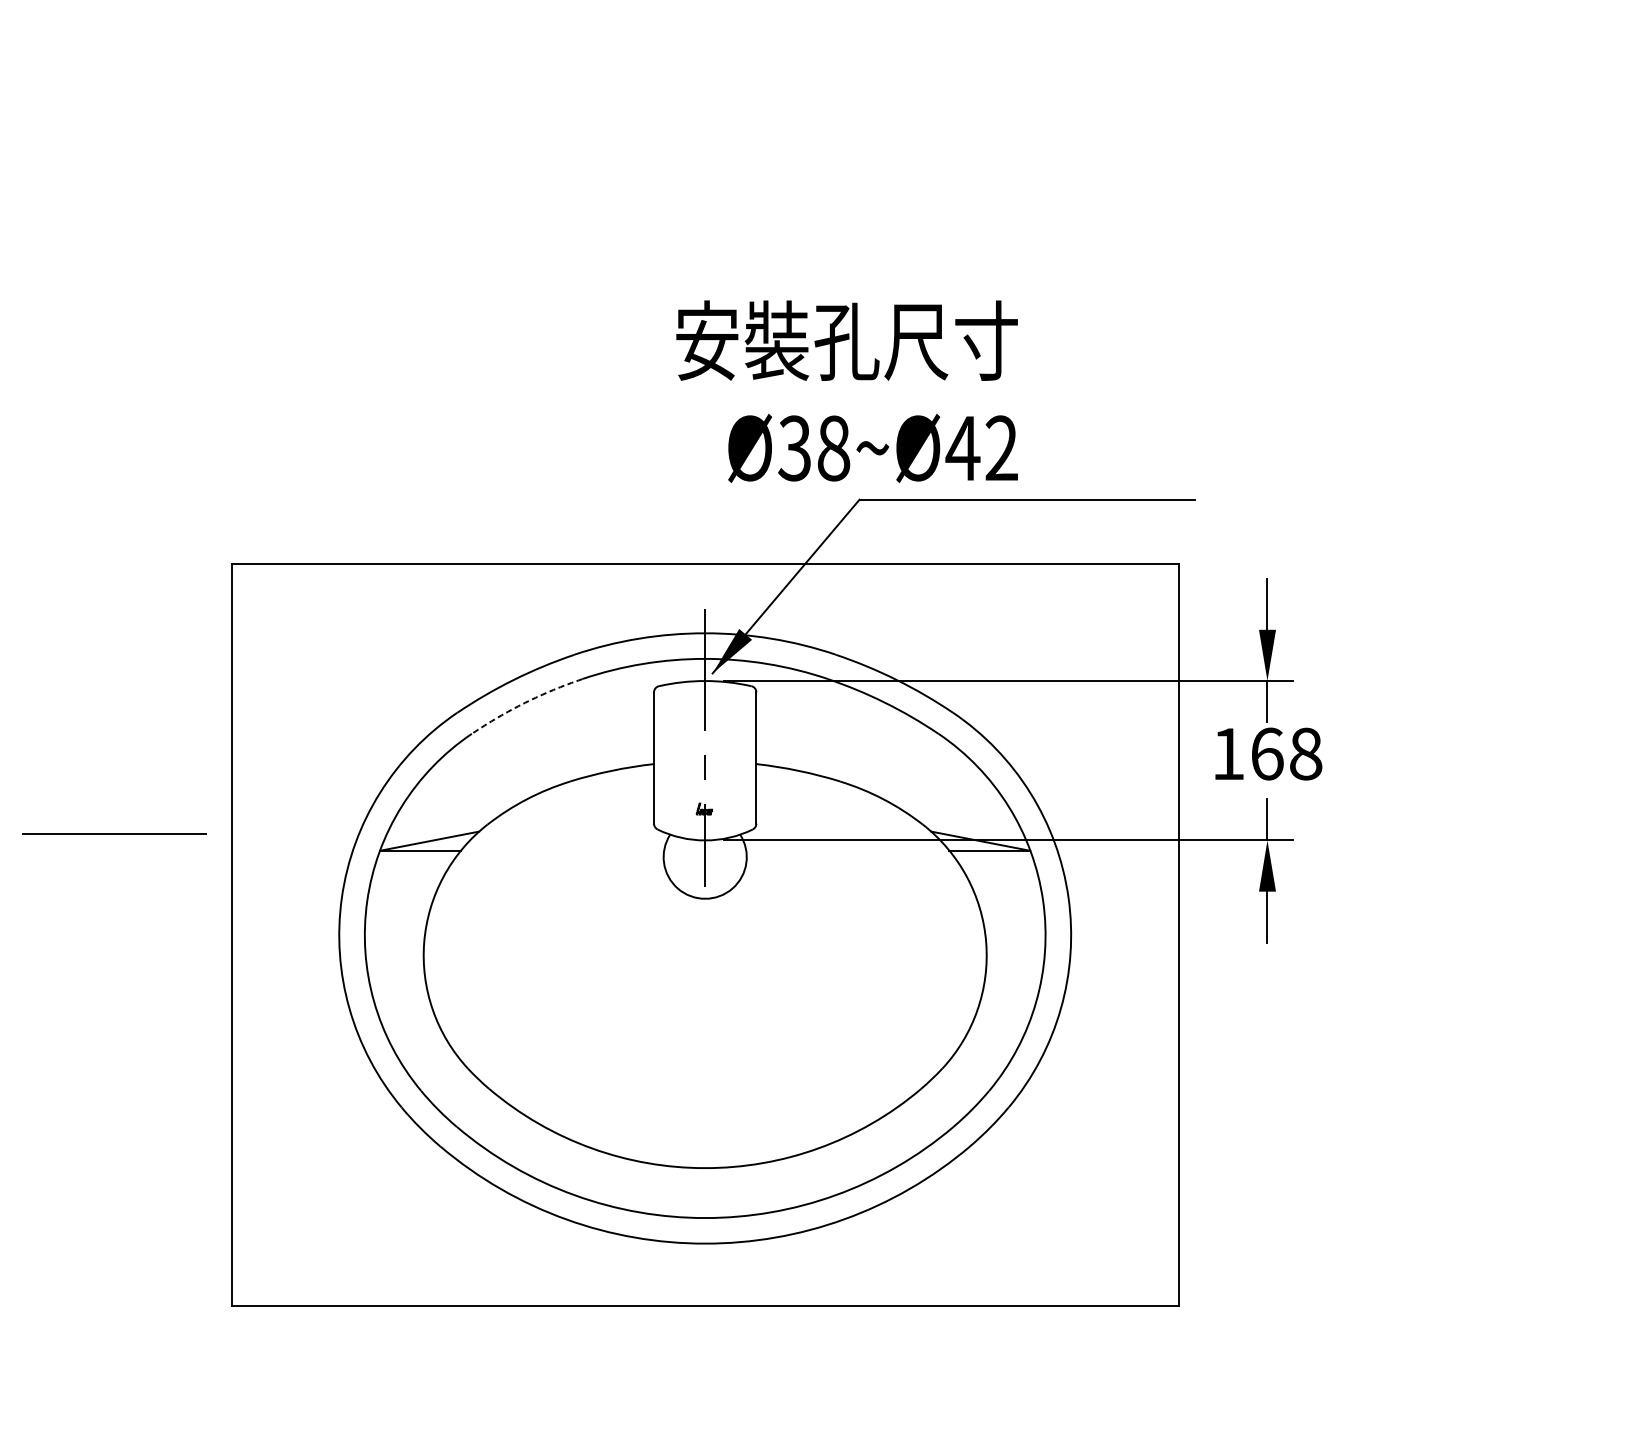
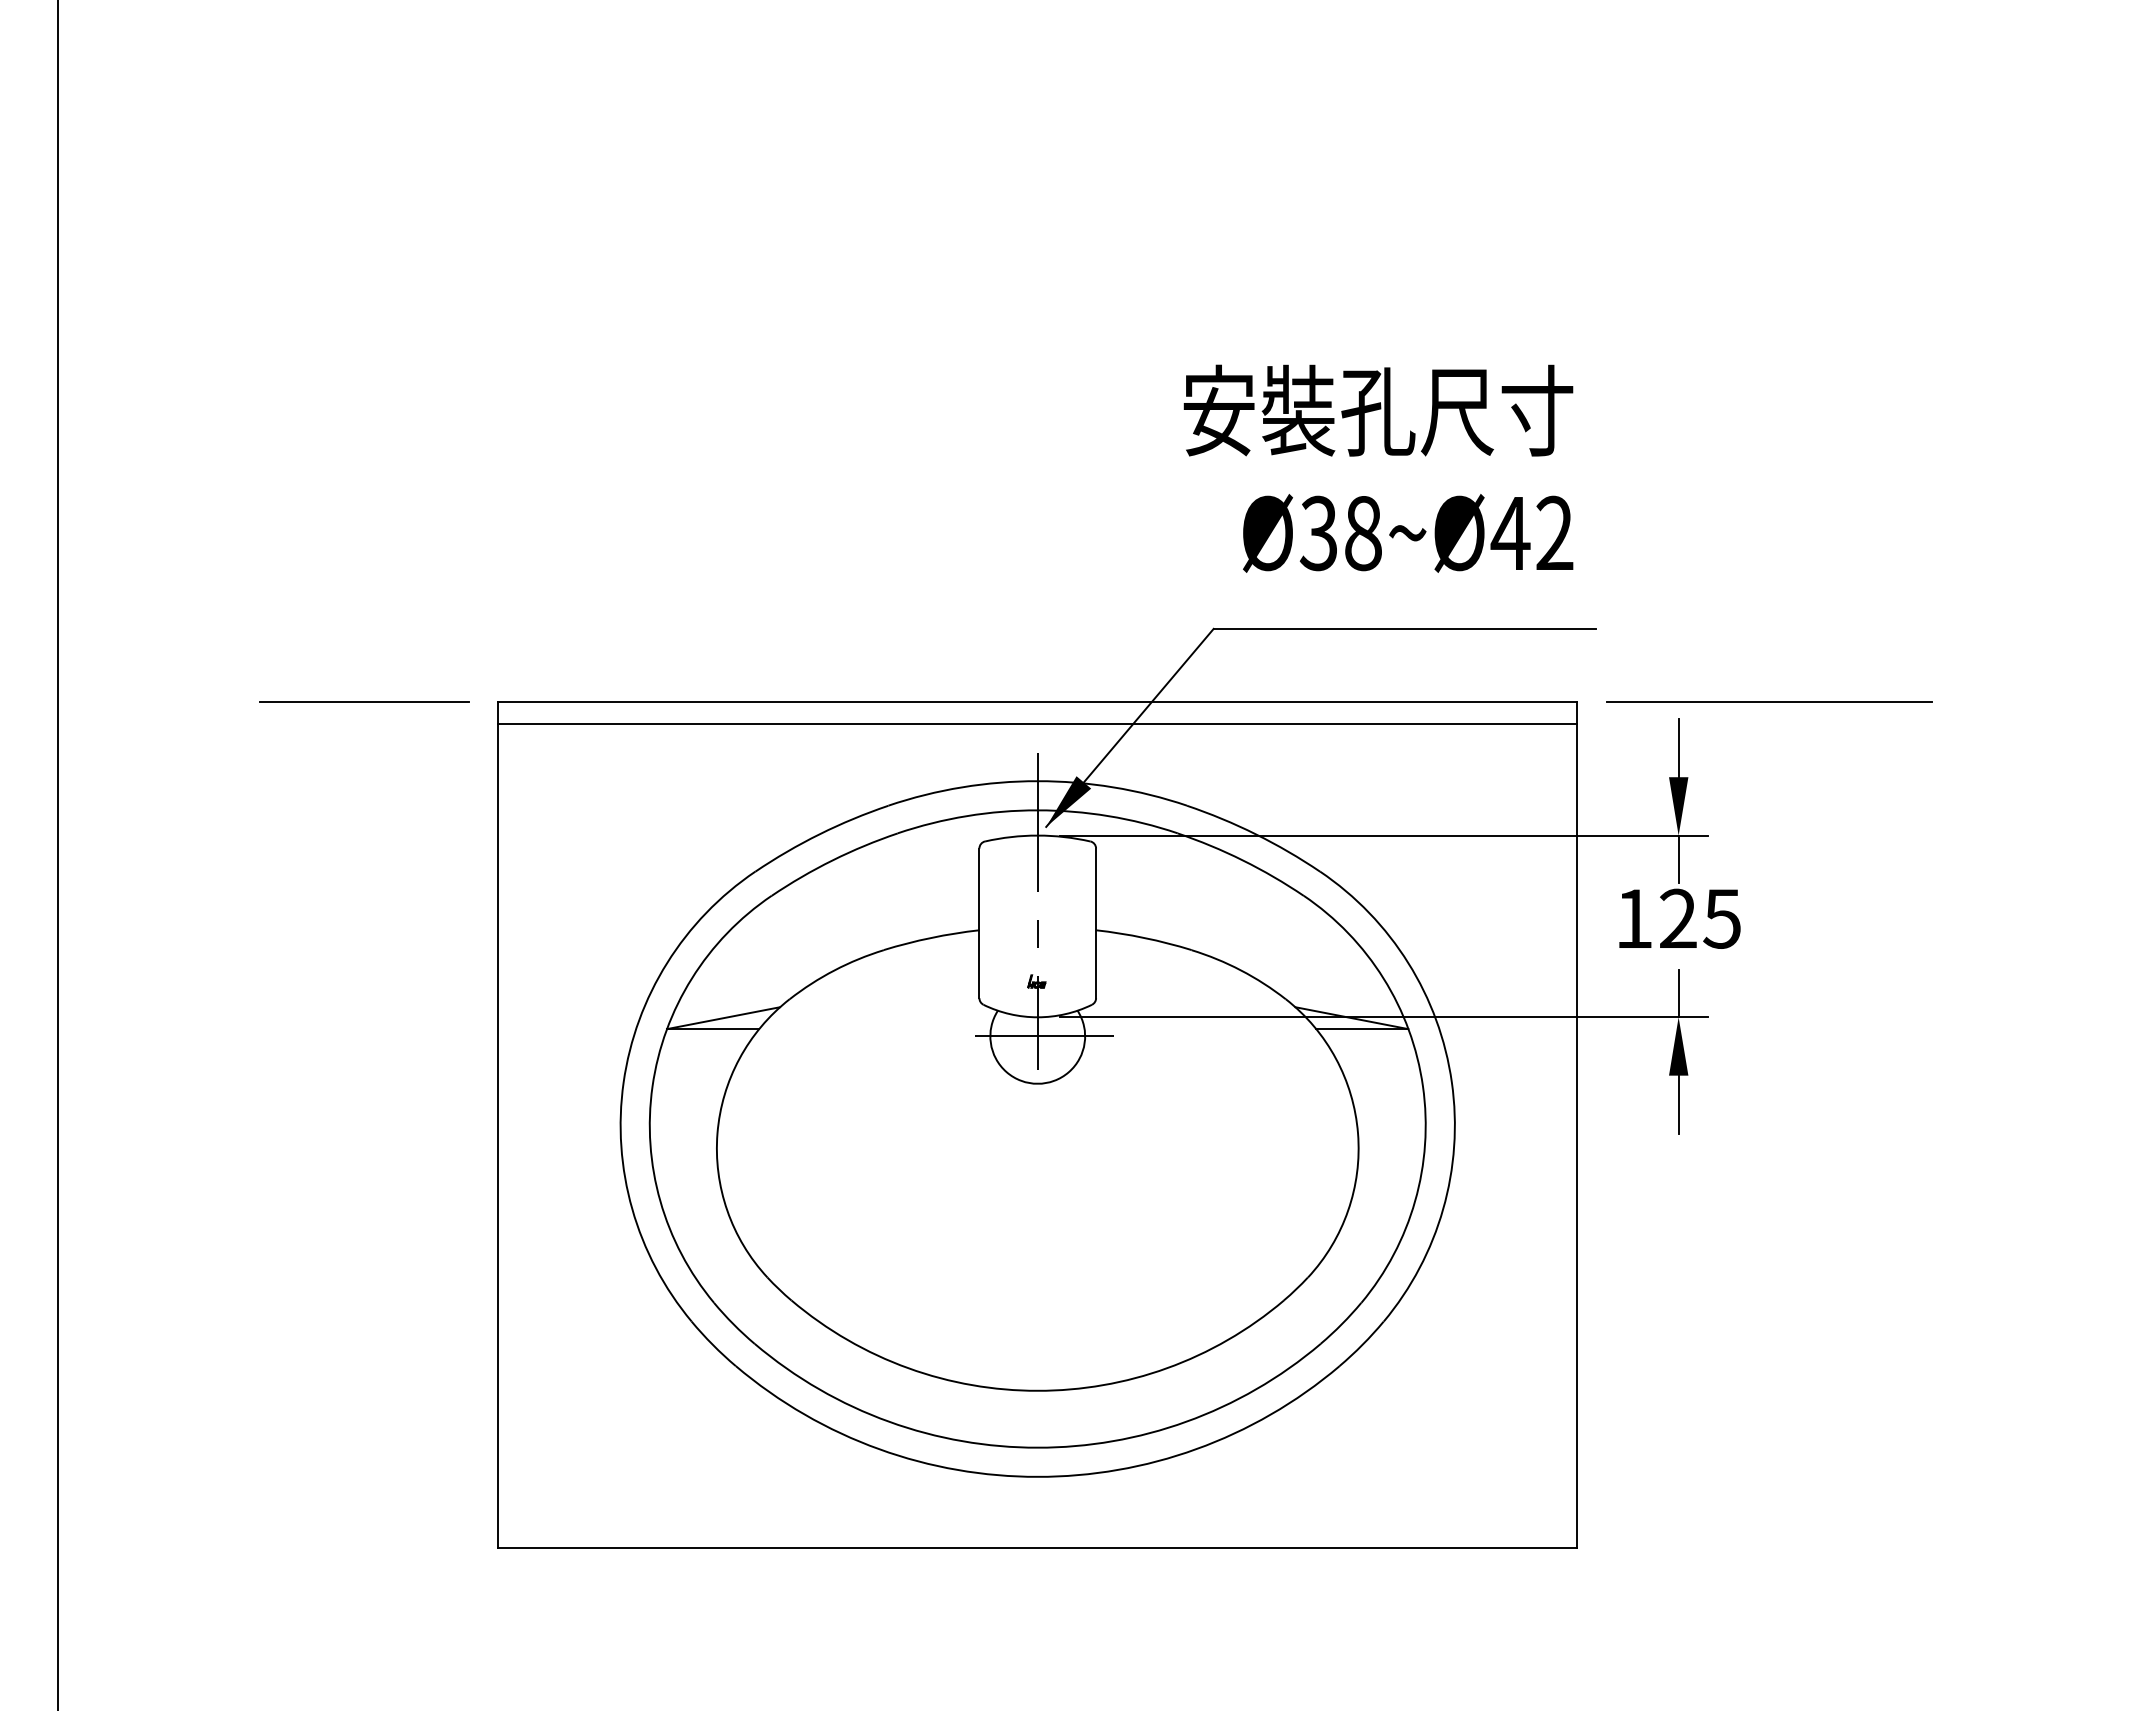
text: (847, 391) -> (1378, 468), moved
line: (1346, 564) -> (1768, 702), added
line: (704, 583) -> (1037, 724), added
arc: (525, 702) -> (832, 860), dashed -> solid
text: (1286, 753) -> (1700, 918), 168 -> 125
line: (114, 833) -> (364, 701), moved
line: (704, 857) -> (1037, 1036), added

